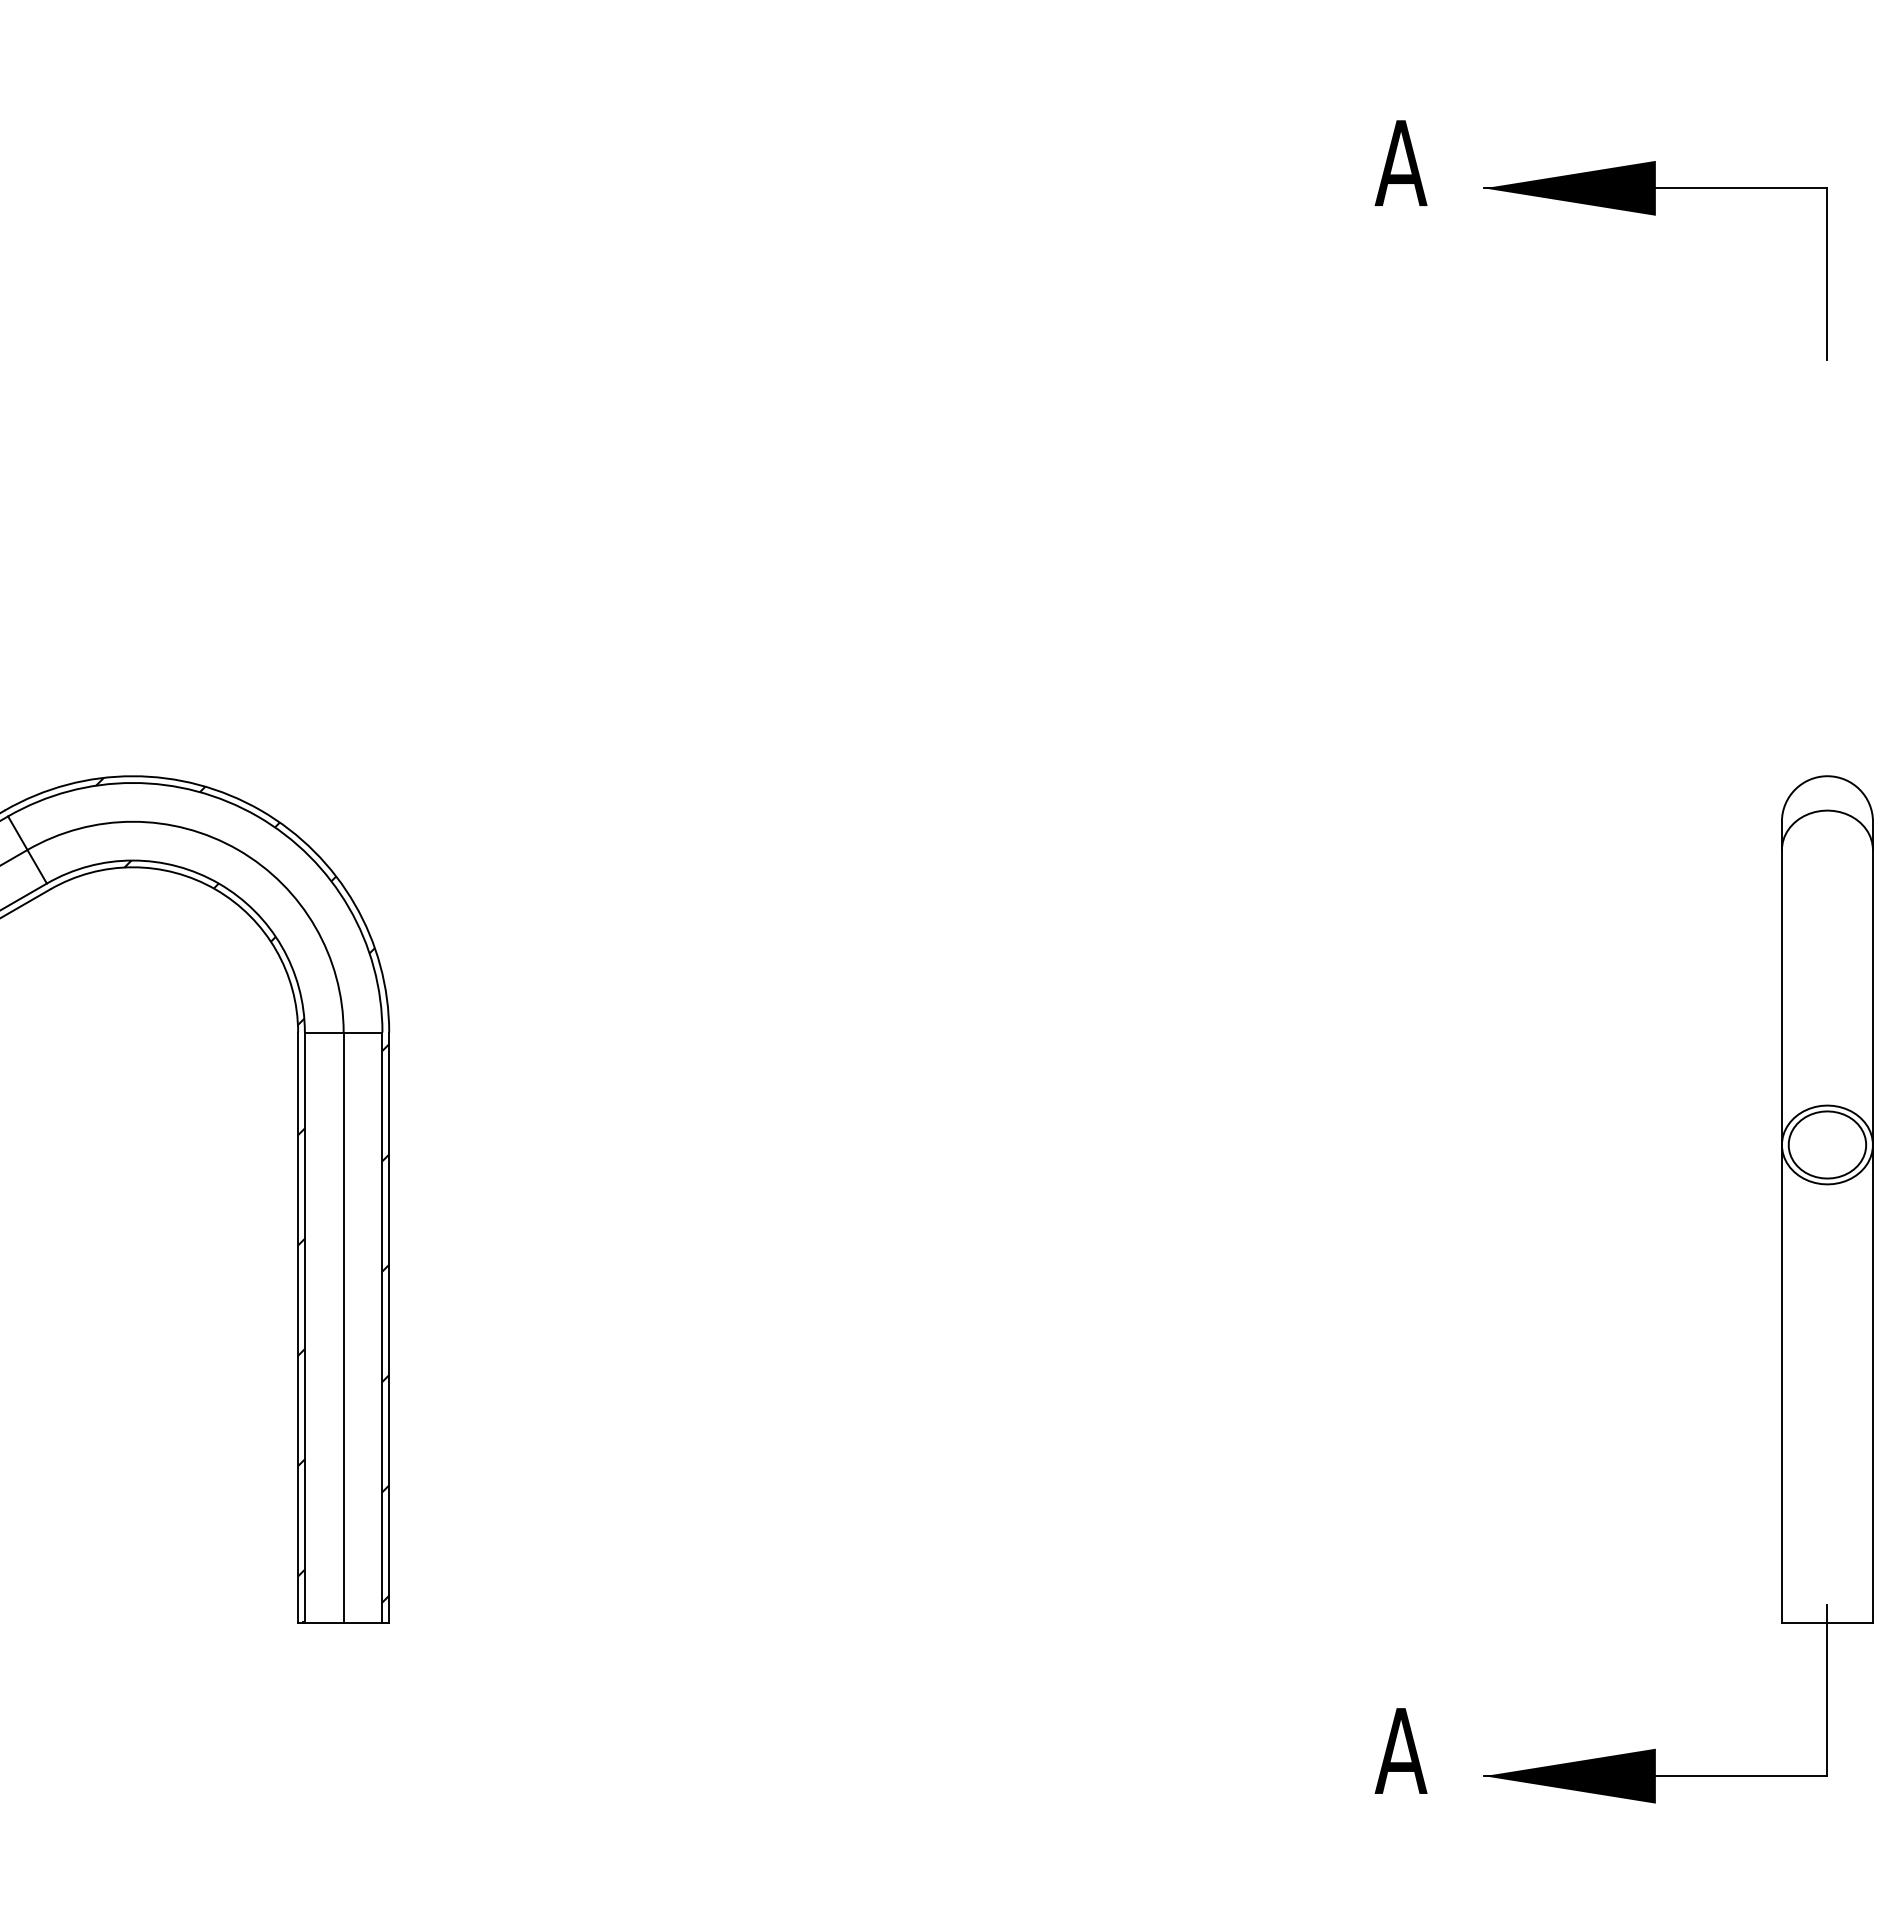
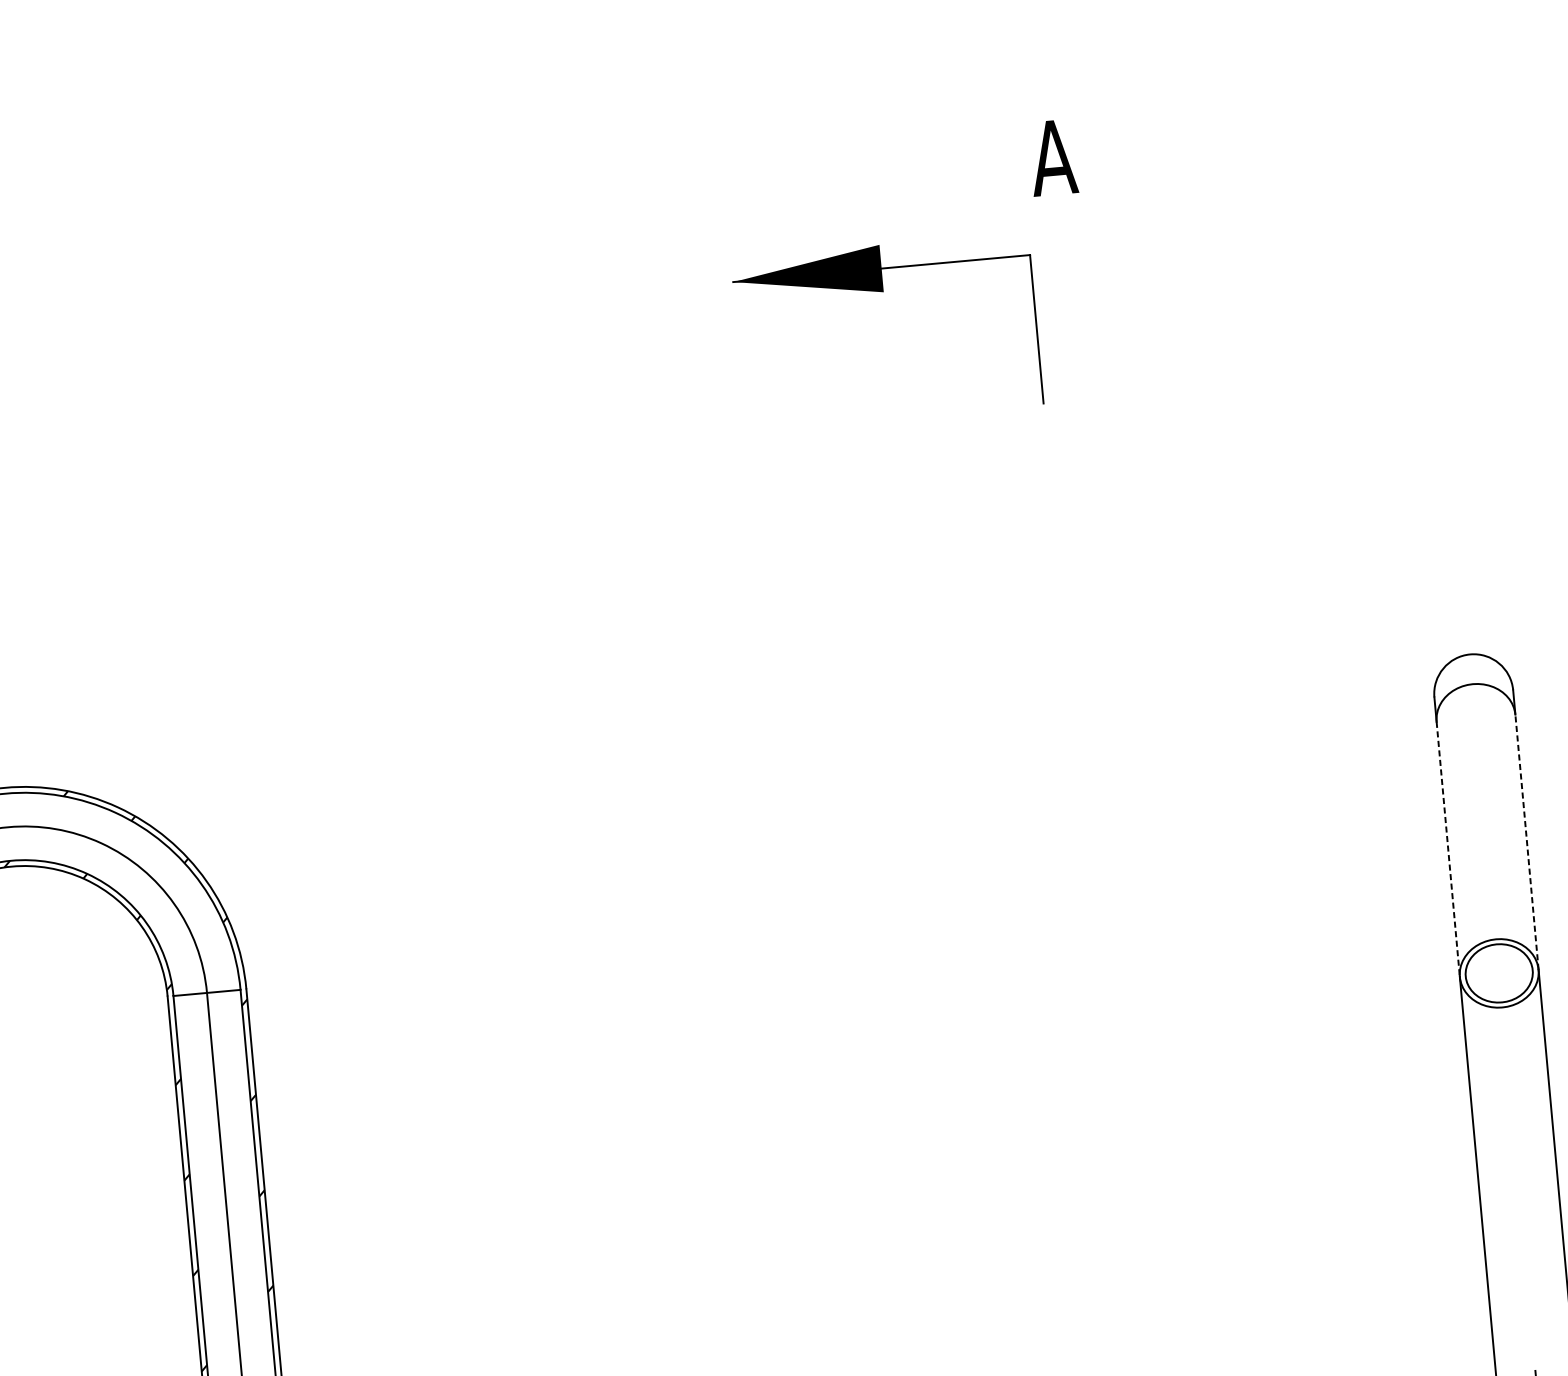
part: (1655, 215) -> (883, 292), moved
line: (1872, 997) -> (1526, 842), solid -> dashed
line: (1781, 998) -> (1447, 850), solid -> dashed

